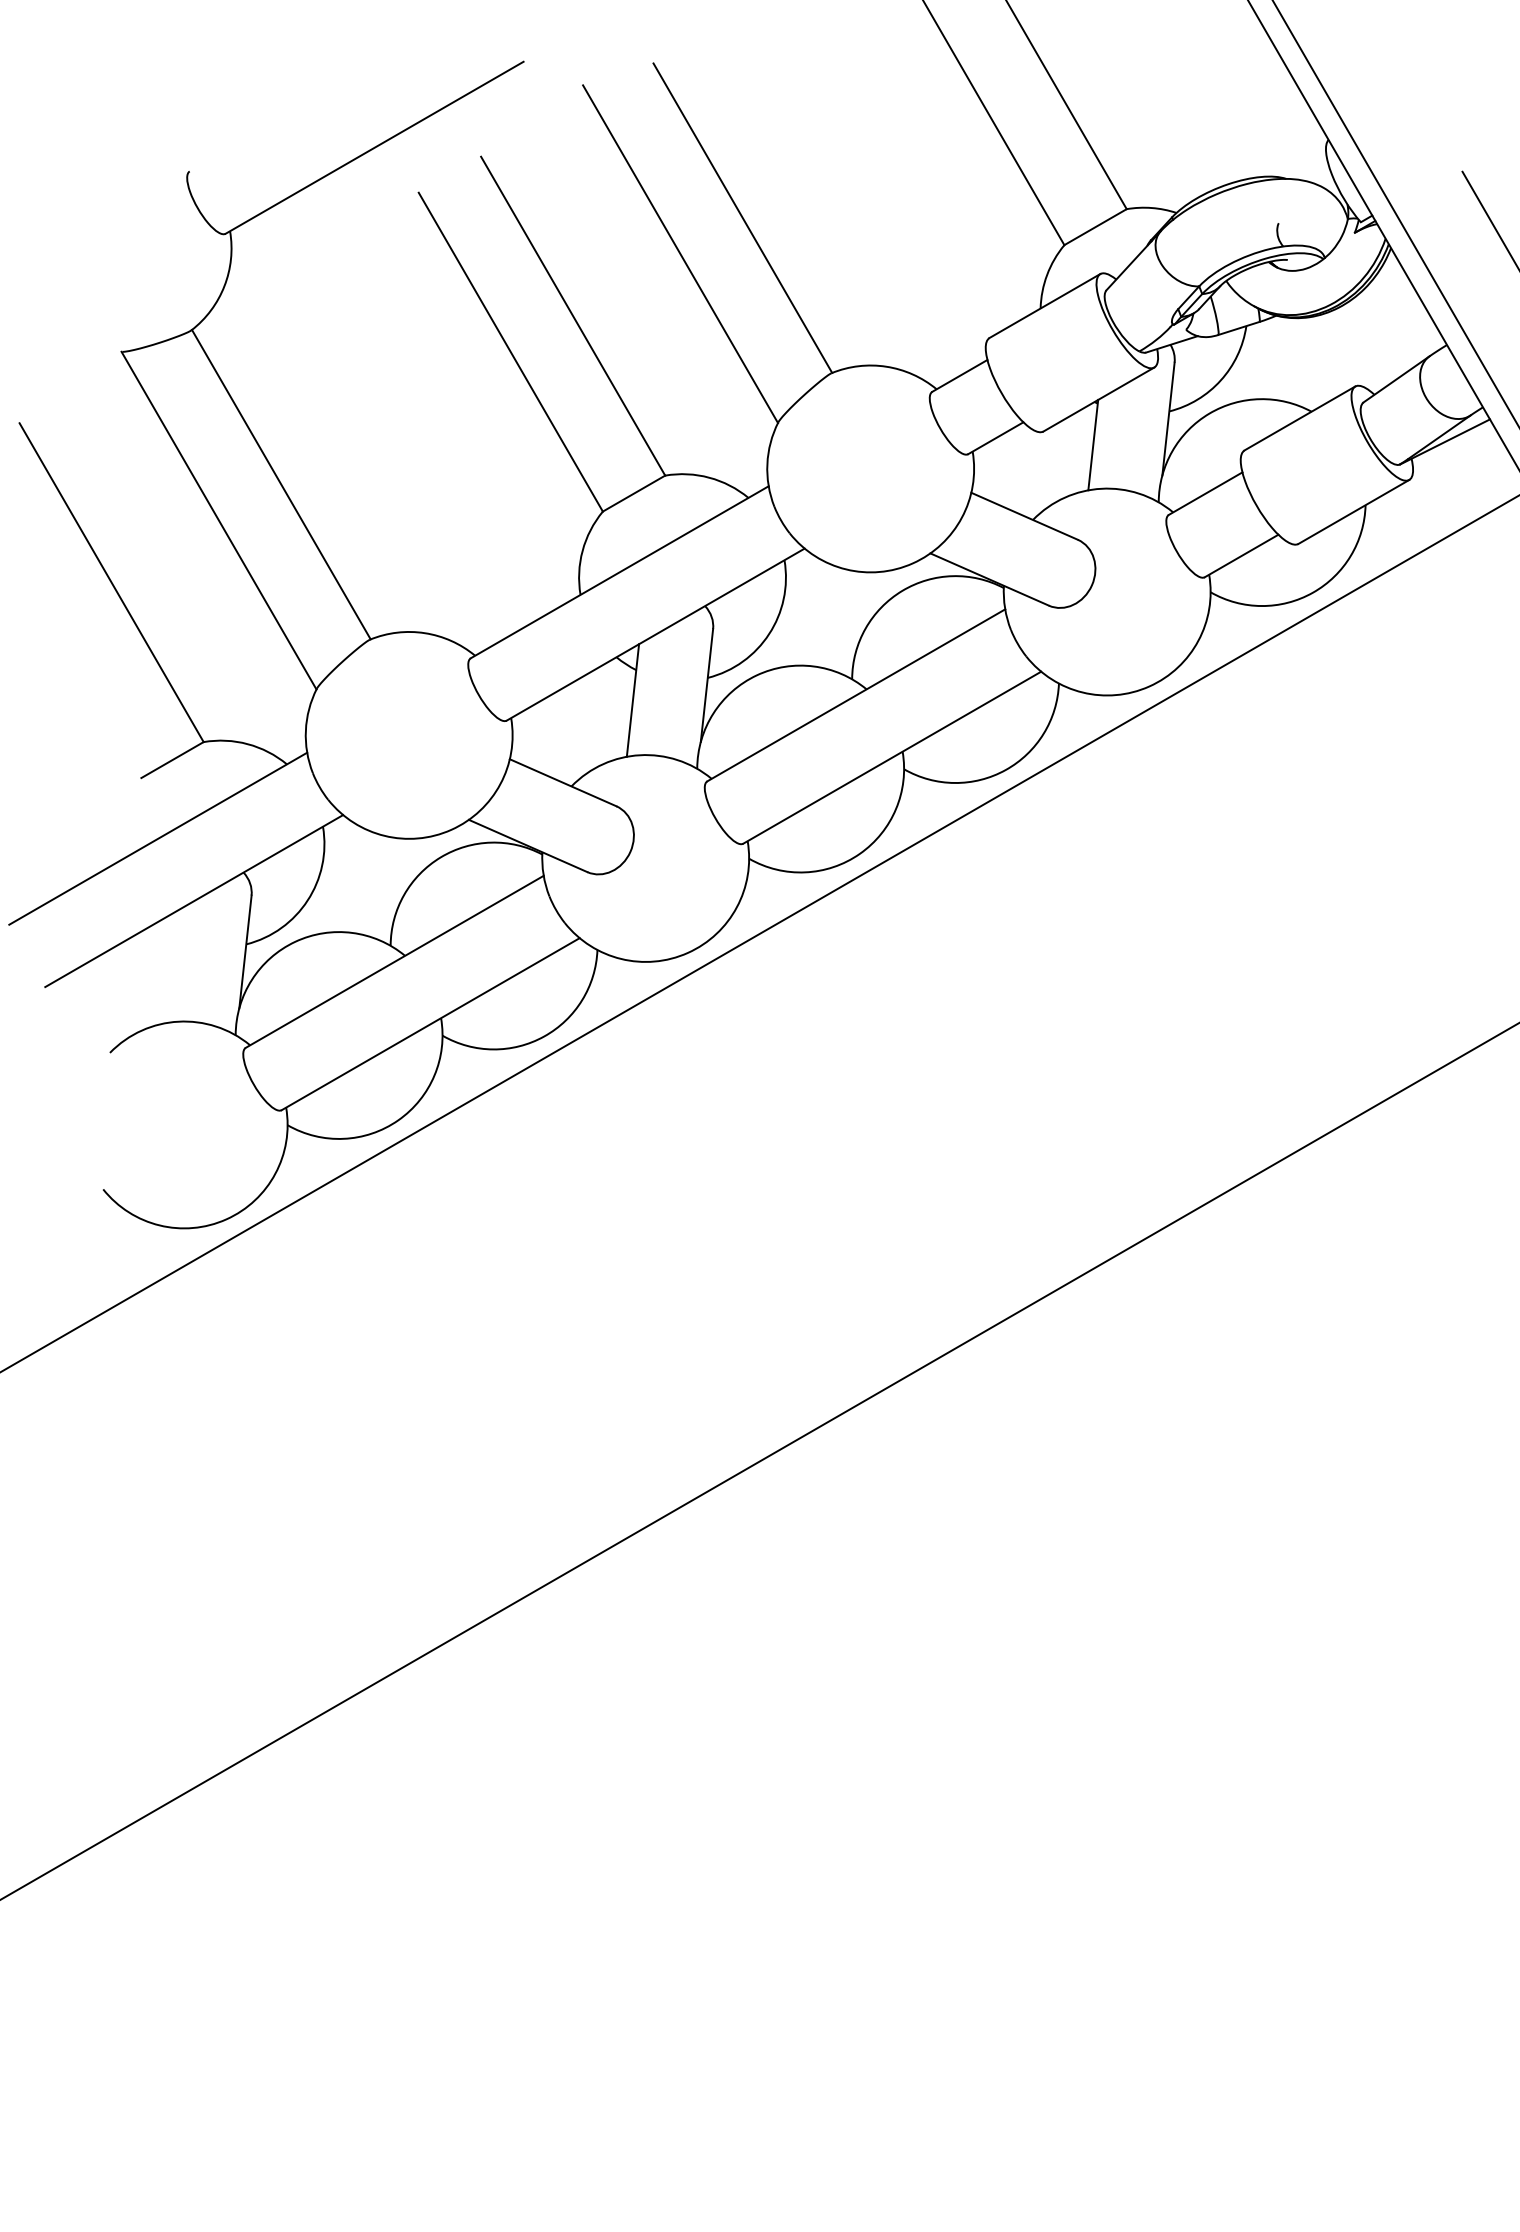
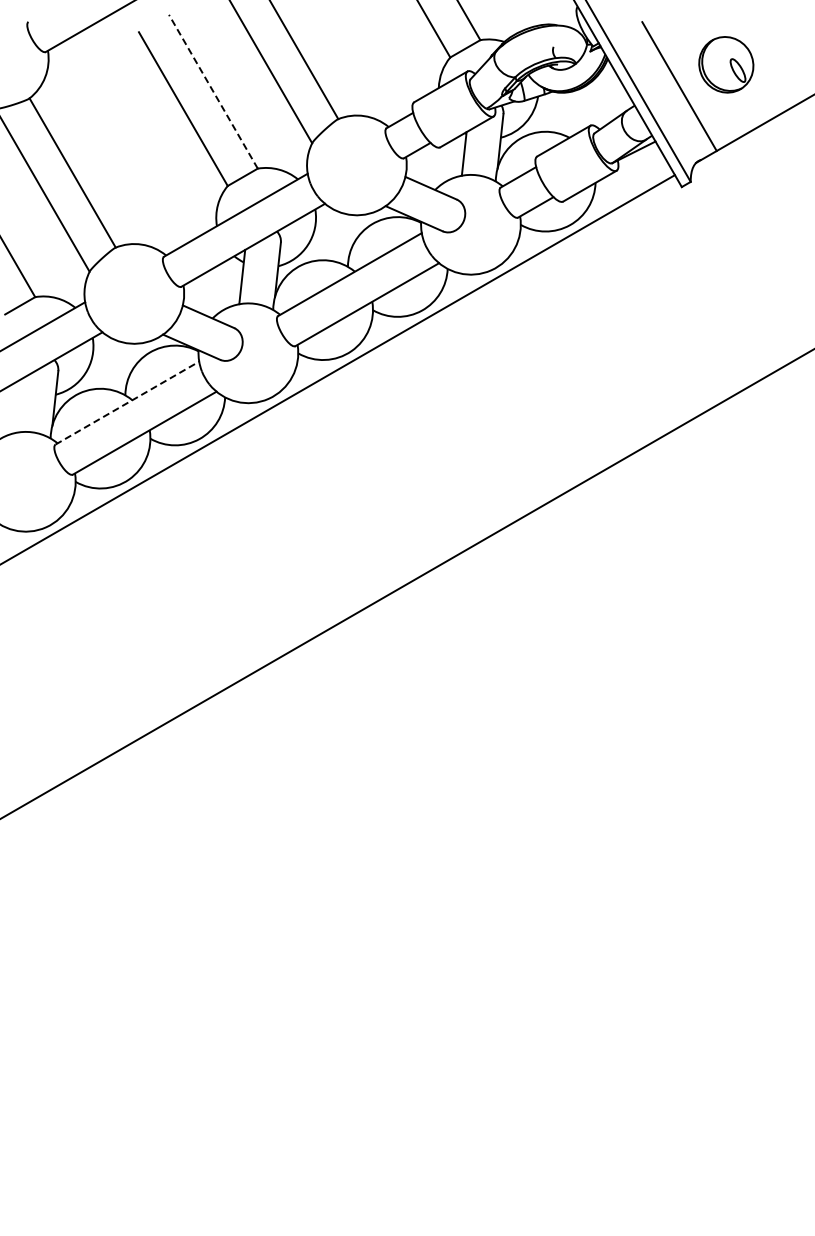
line: (573, 315) -> (213, 91), solid -> dashed
line: (395, 962) -> (127, 403), solid -> dashed

